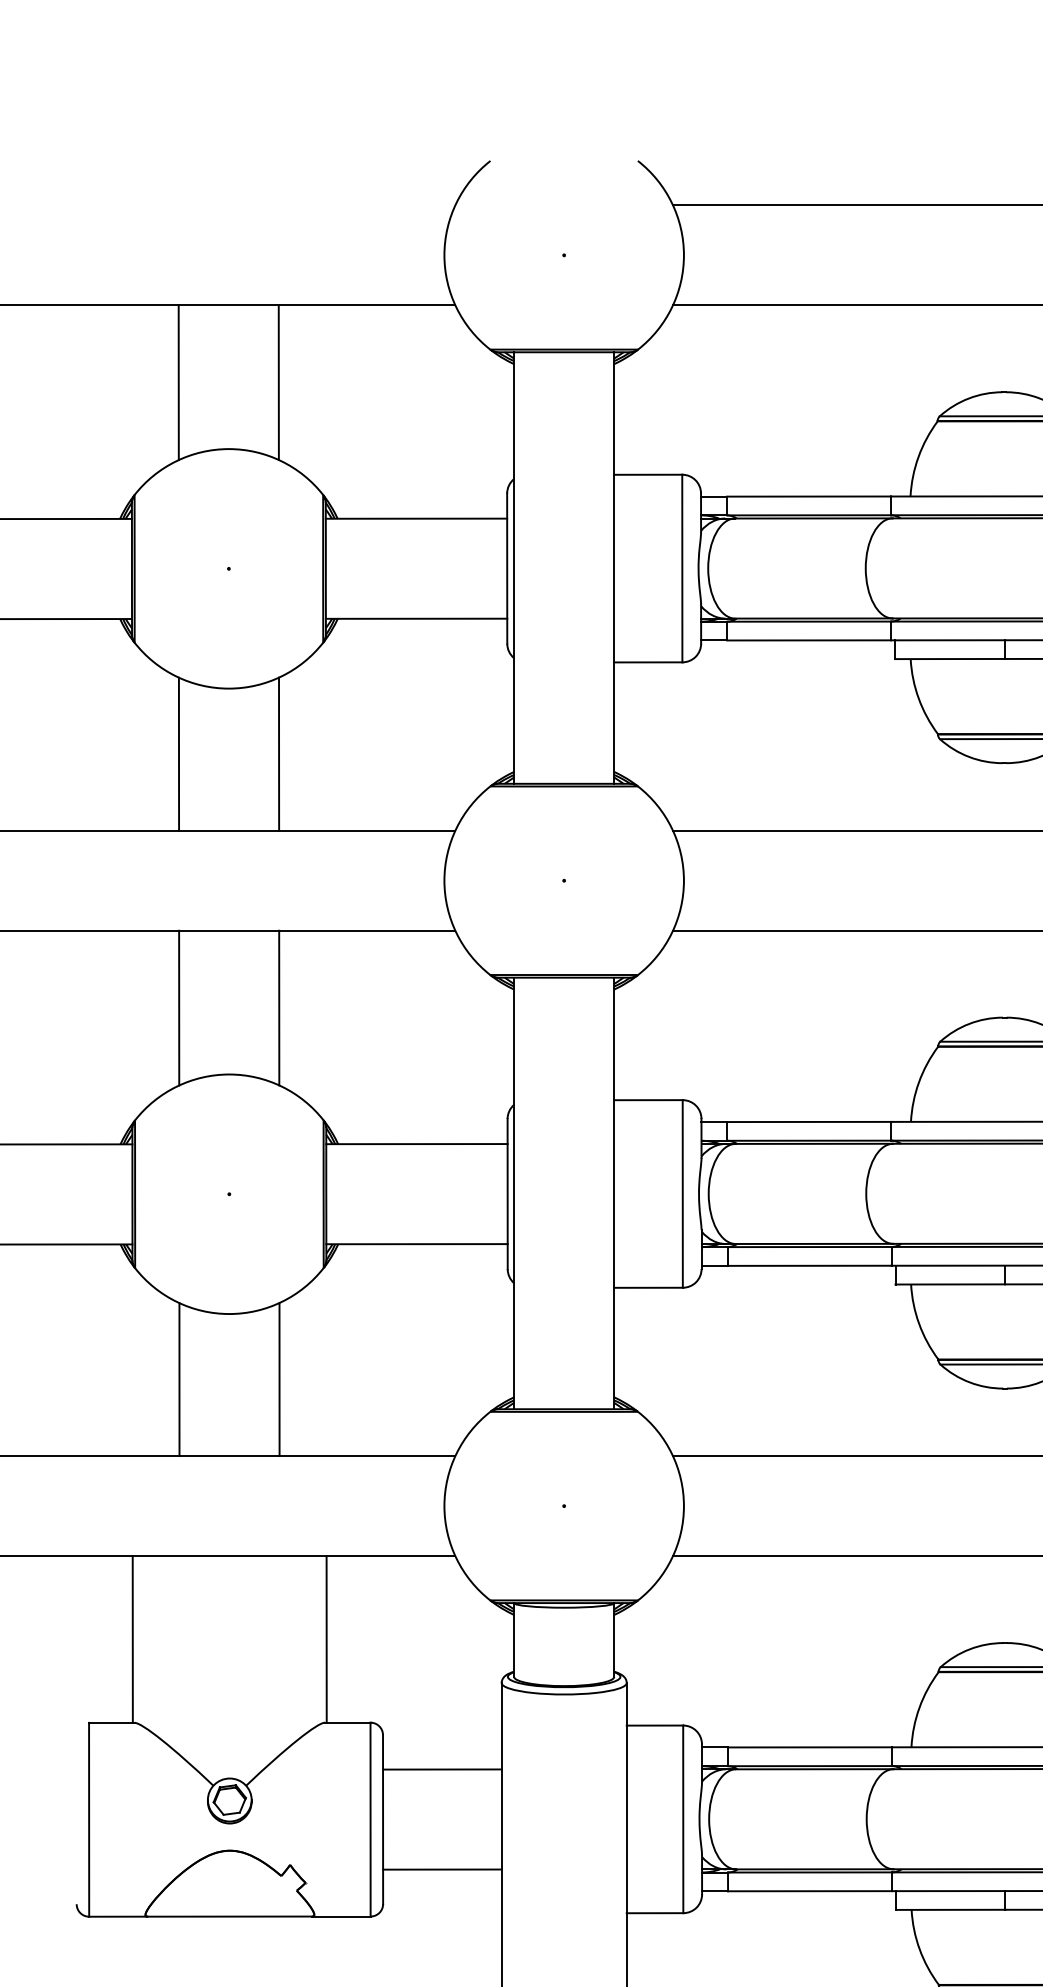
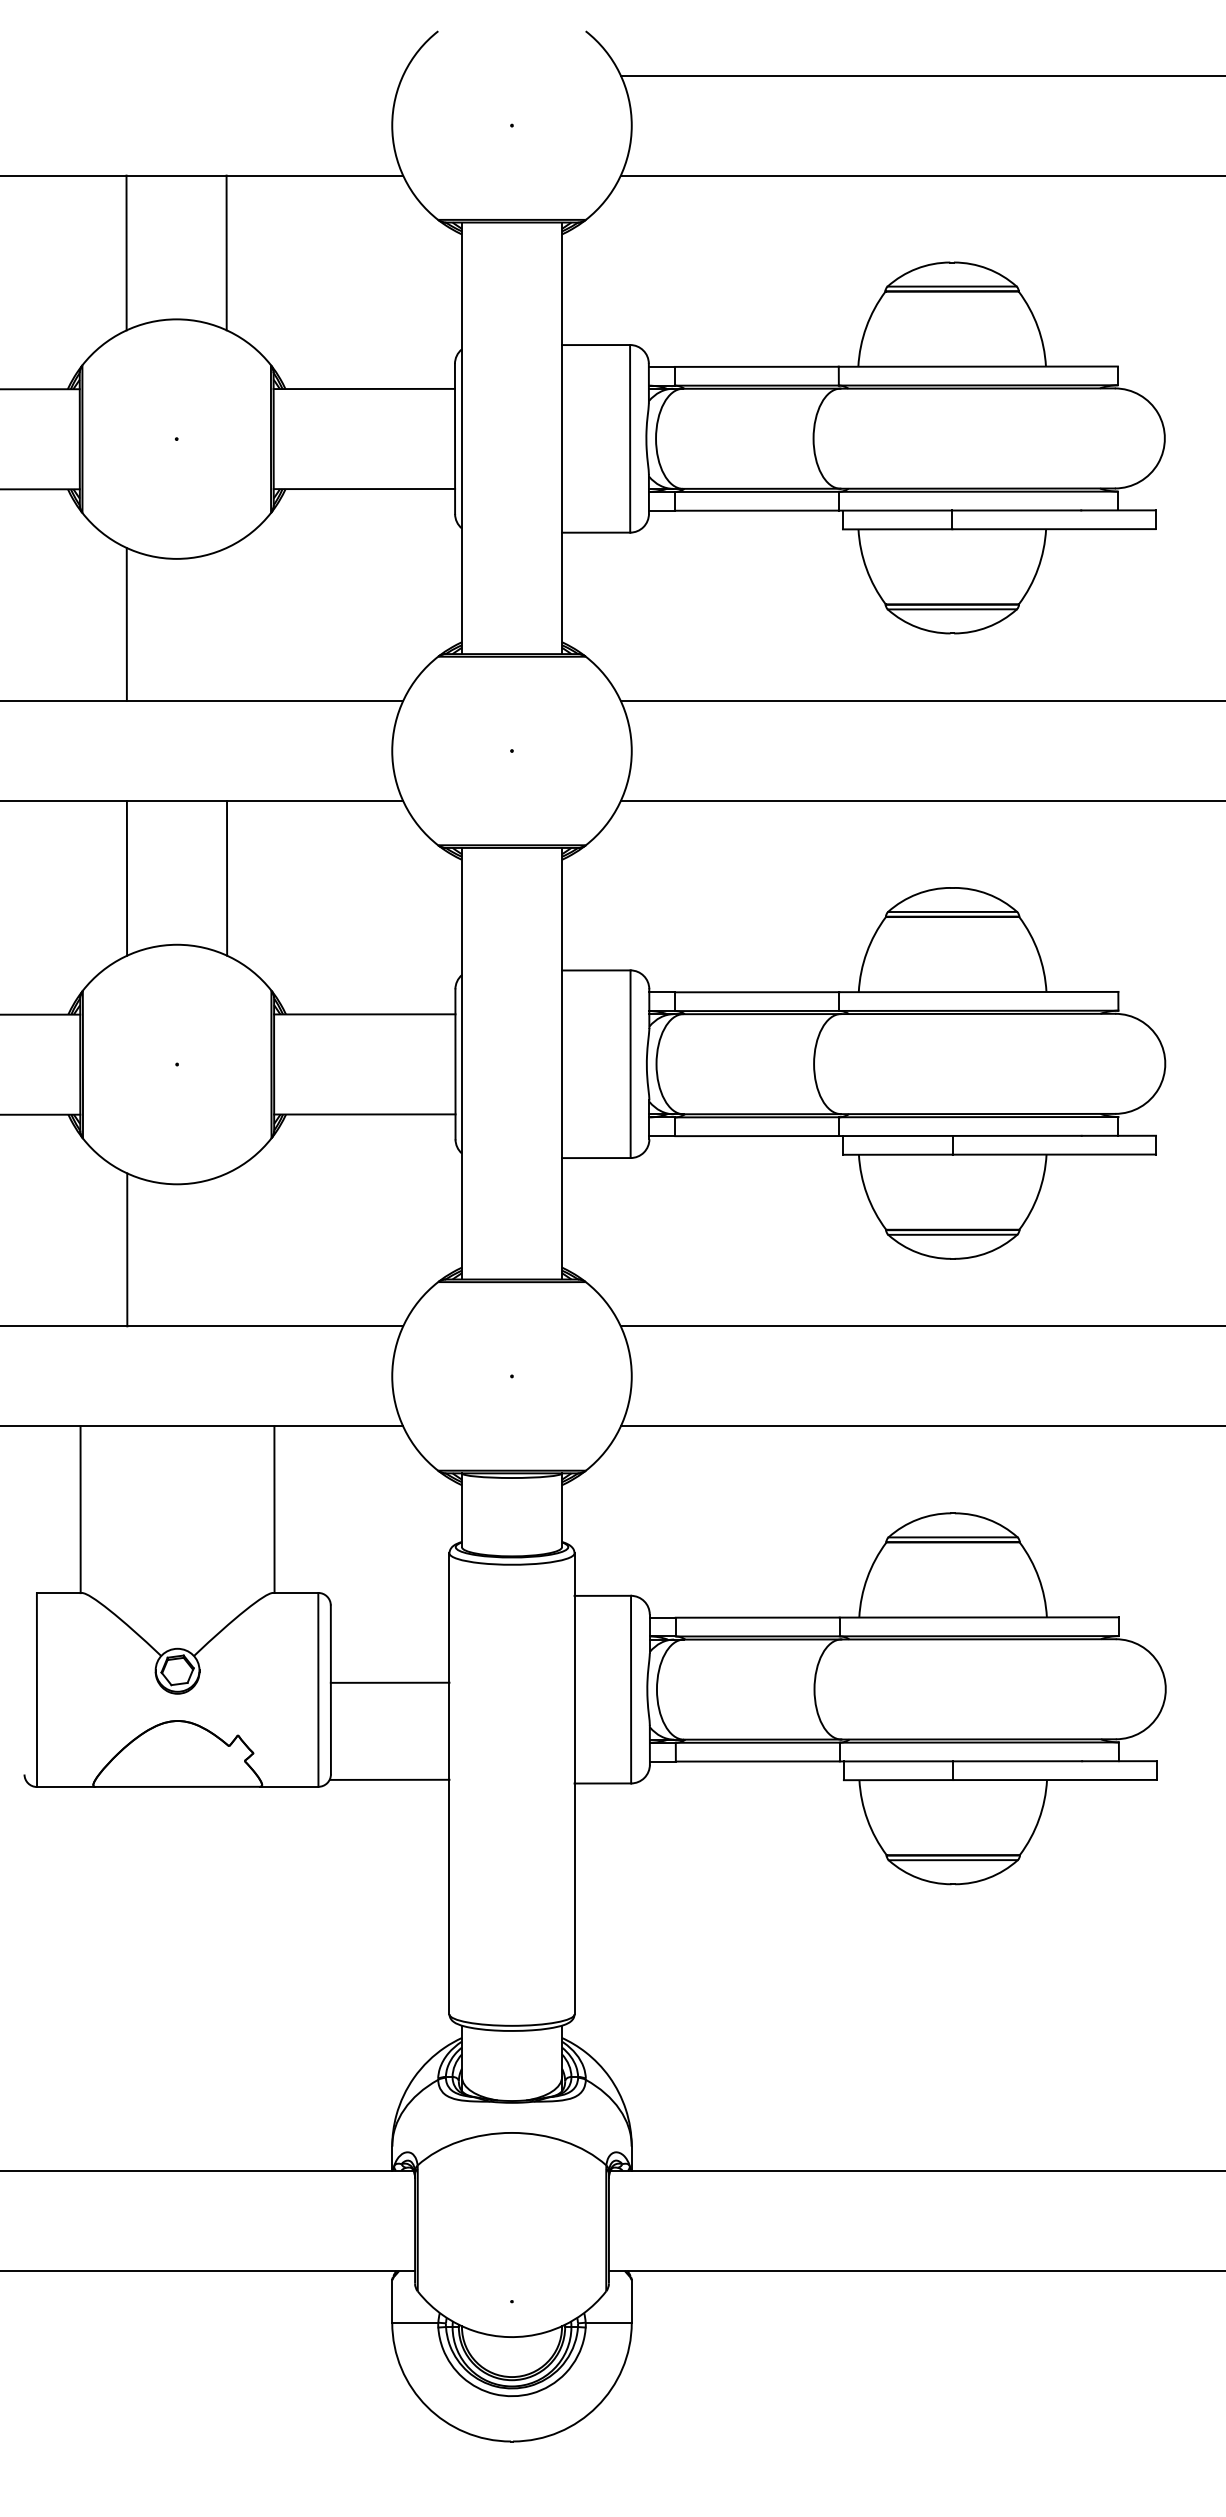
line: (278, 753) -> (226, 623), removed
line: (279, 1379) -> (227, 1249), removed
line: (441, 1769) -> (389, 1682), moved
line: (441, 1869) -> (389, 1779), moved

